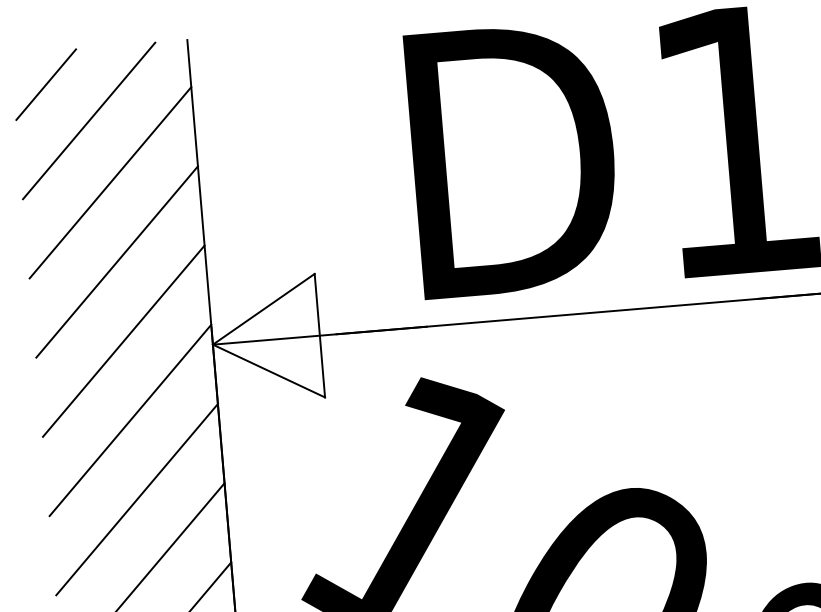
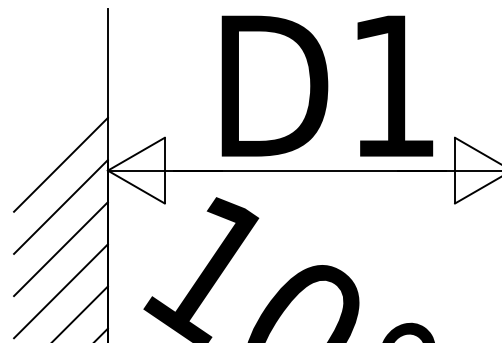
line: (46, 83) -> (31, 25), removed
line: (89, 120) -> (52, 46), removed
line: (109, 182) -> (60, 80), removed
line: (116, 261) -> (60, 122), removed

